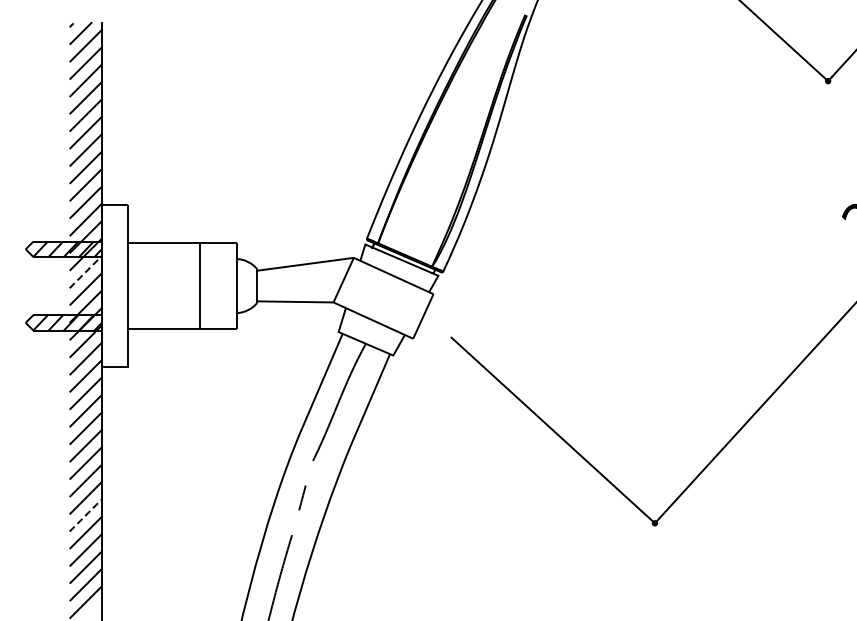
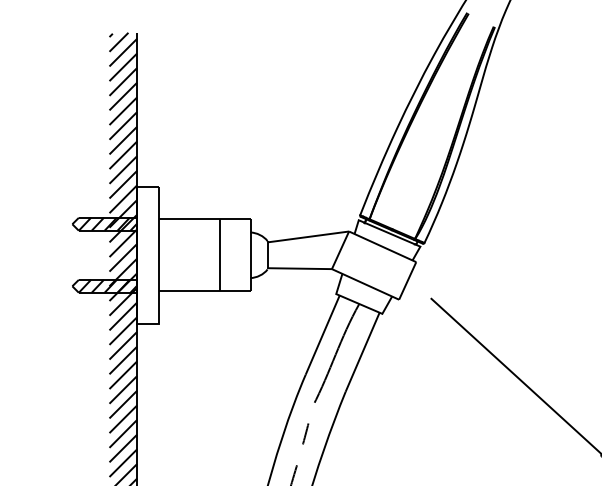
line: (86, 271) -> (123, 243), dashed -> solid
line: (86, 514) -> (123, 447), dashed -> solid

